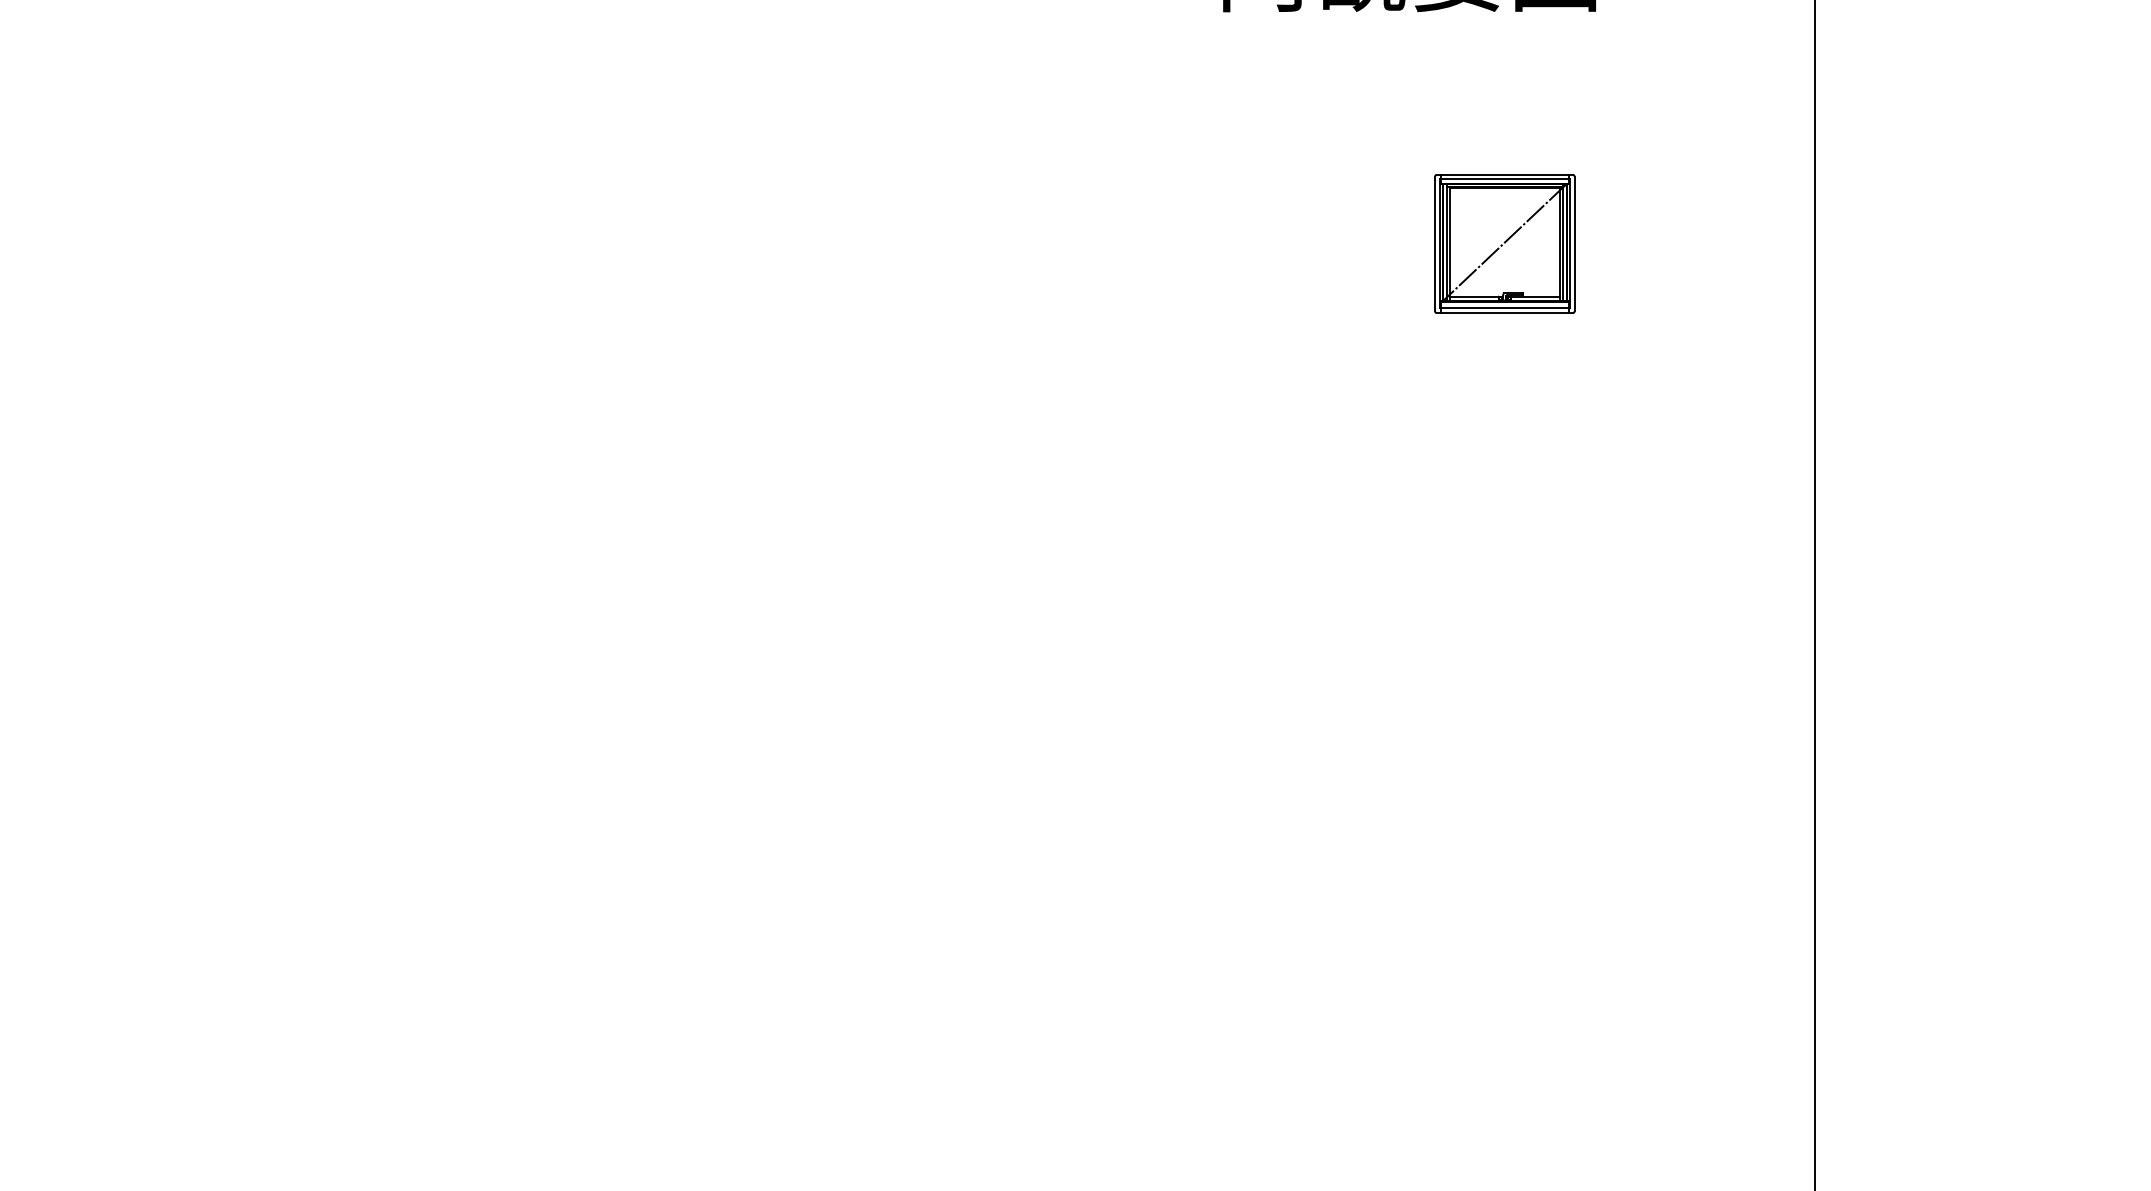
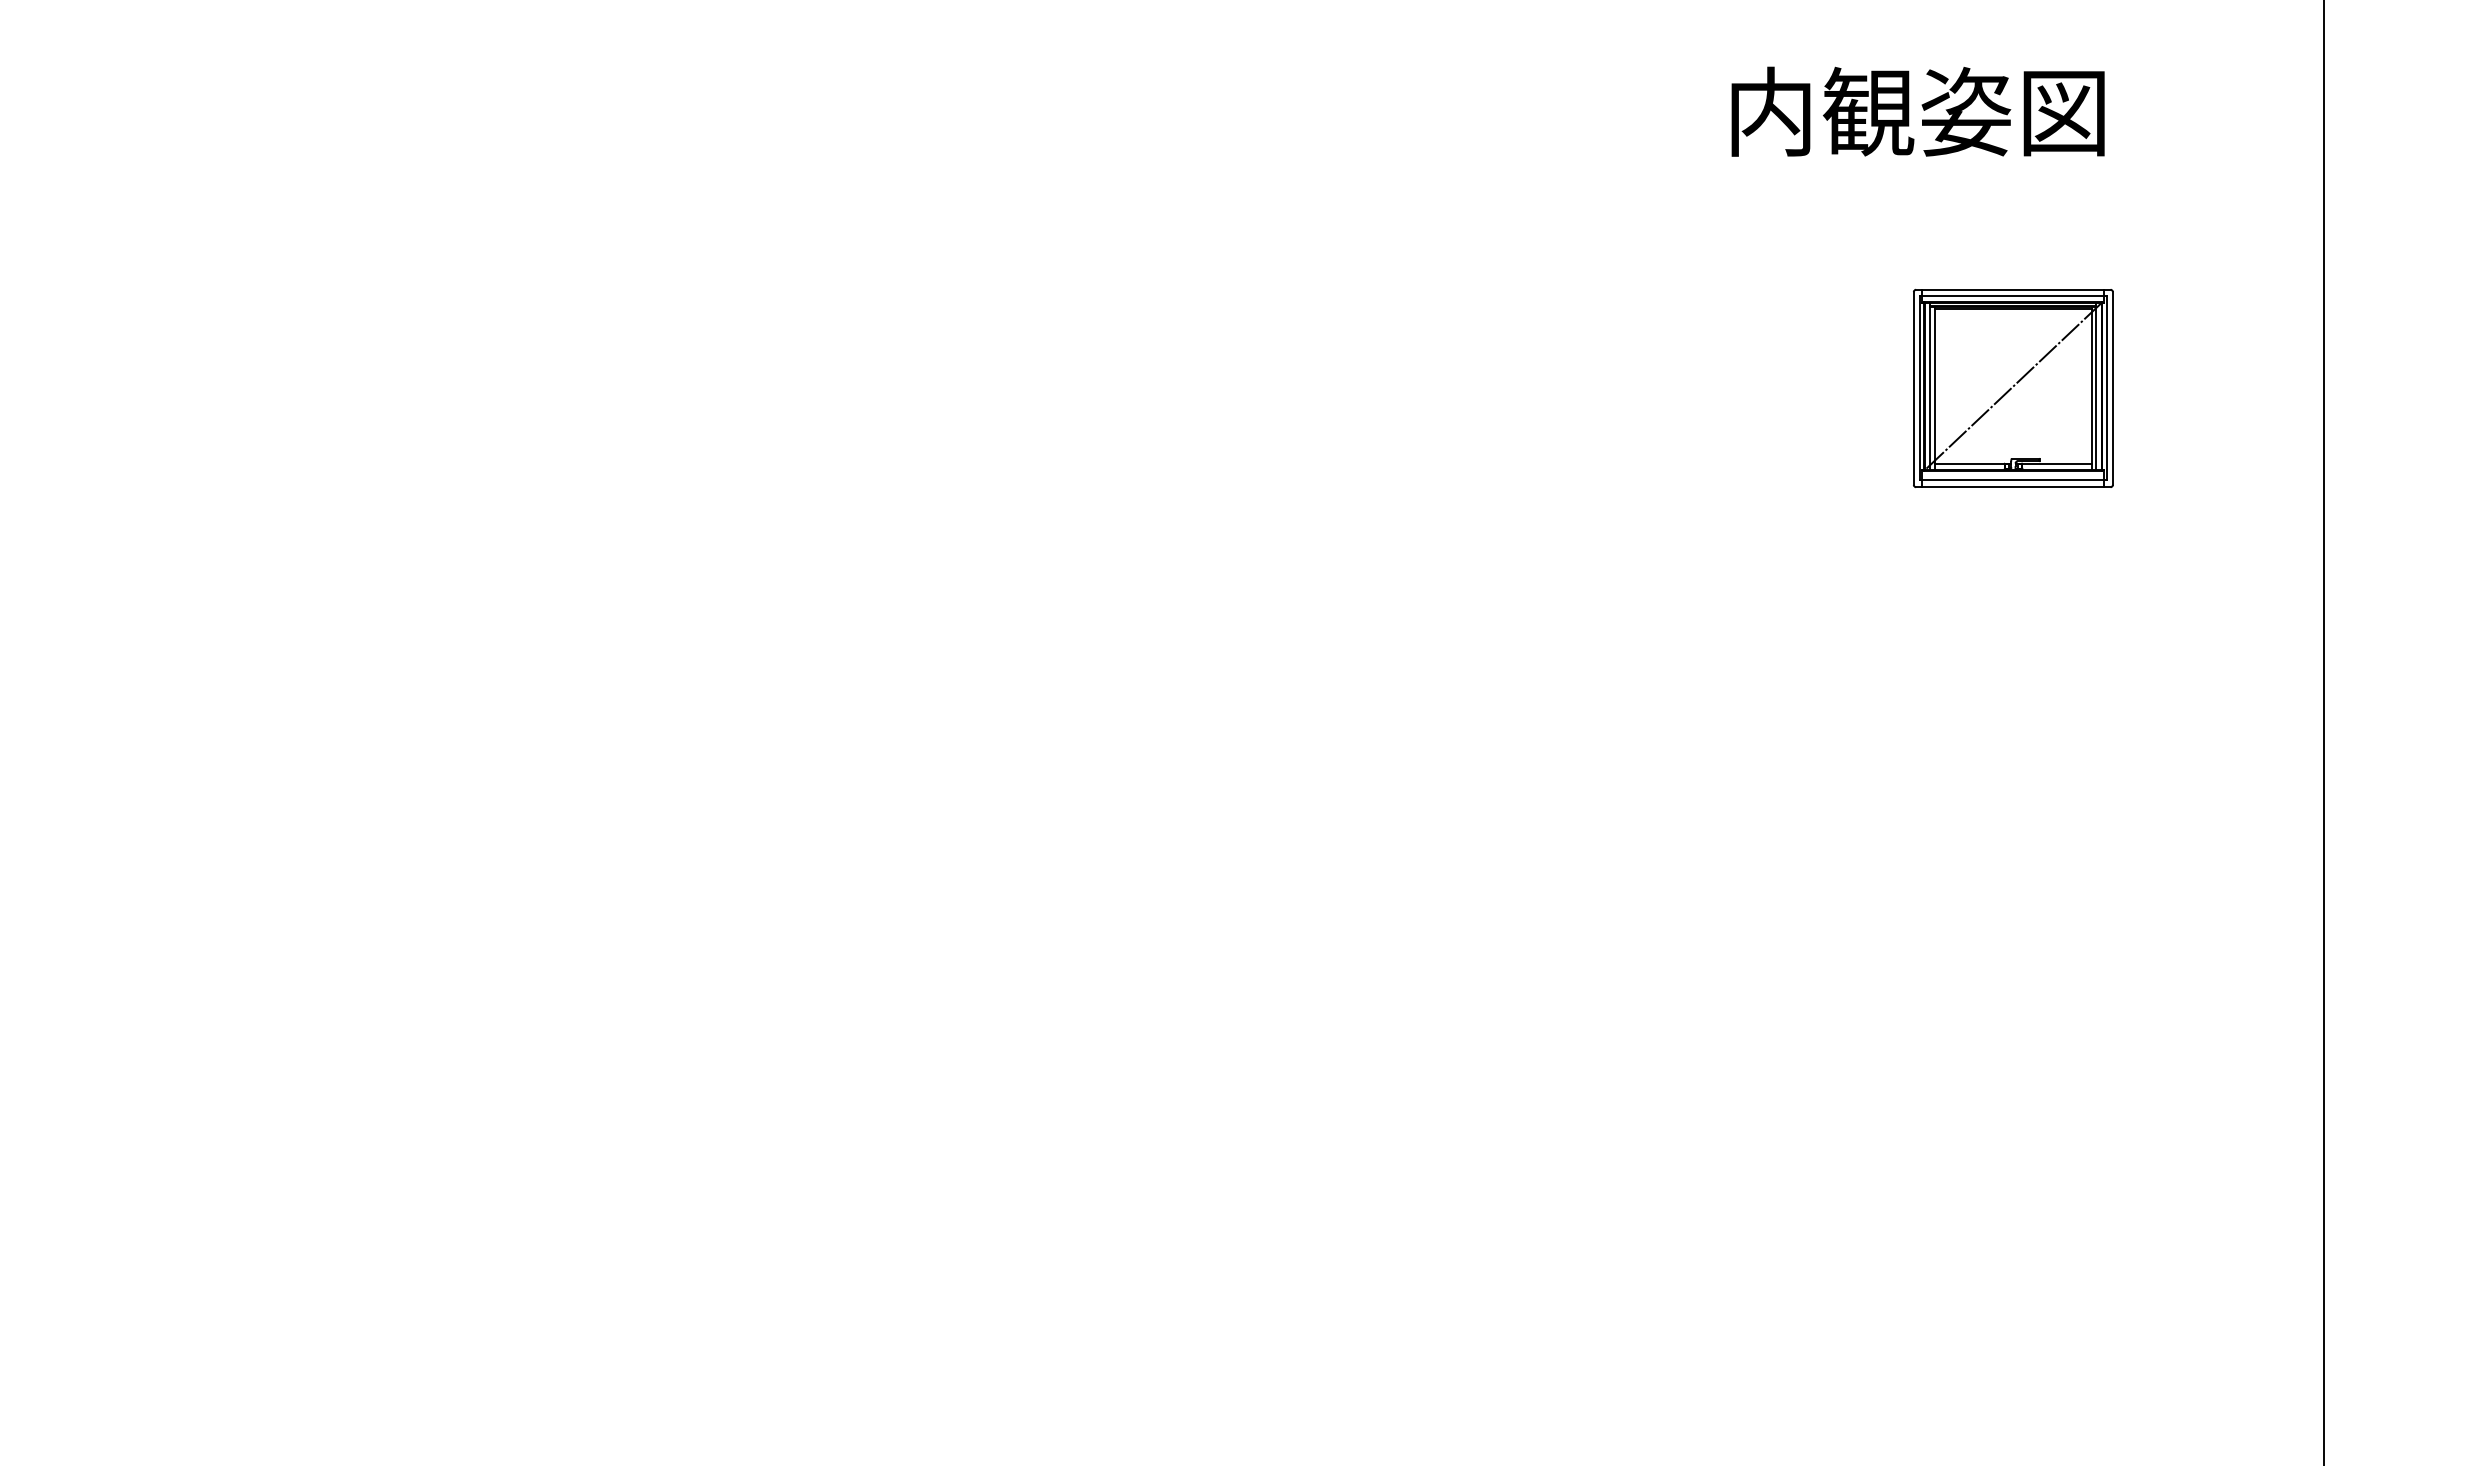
part: (1504, 243) -> (2013, 388), size x1.43

